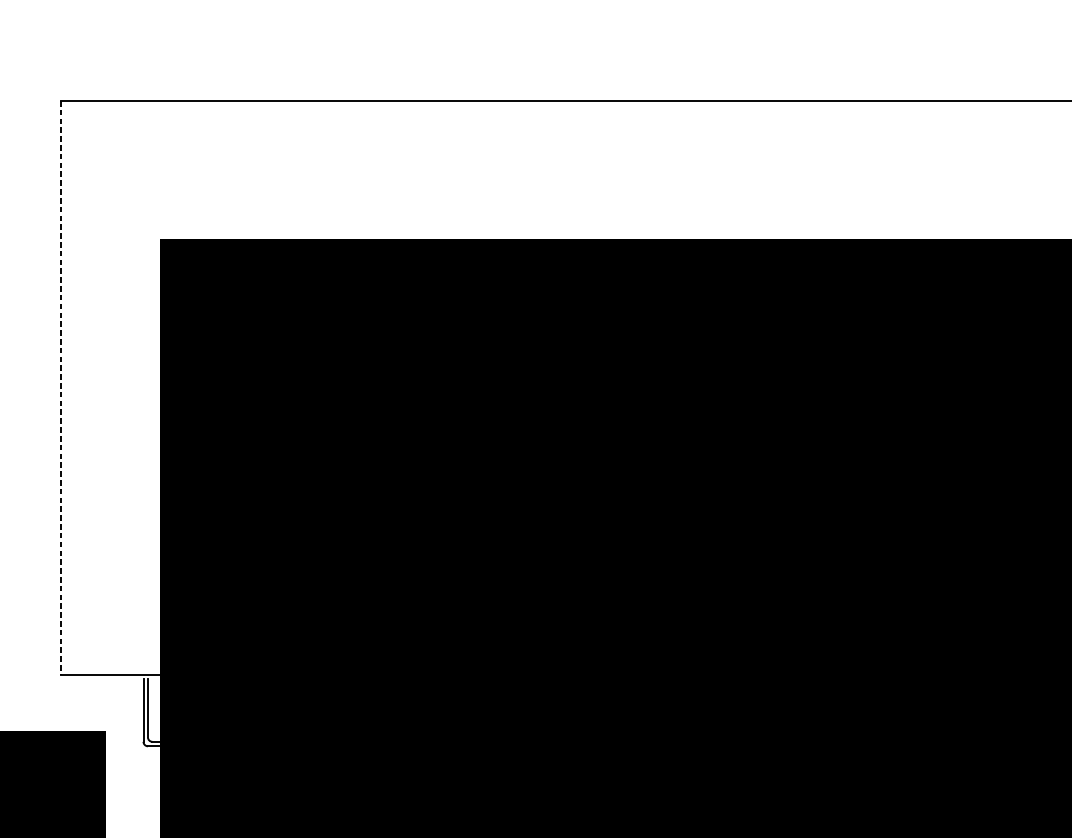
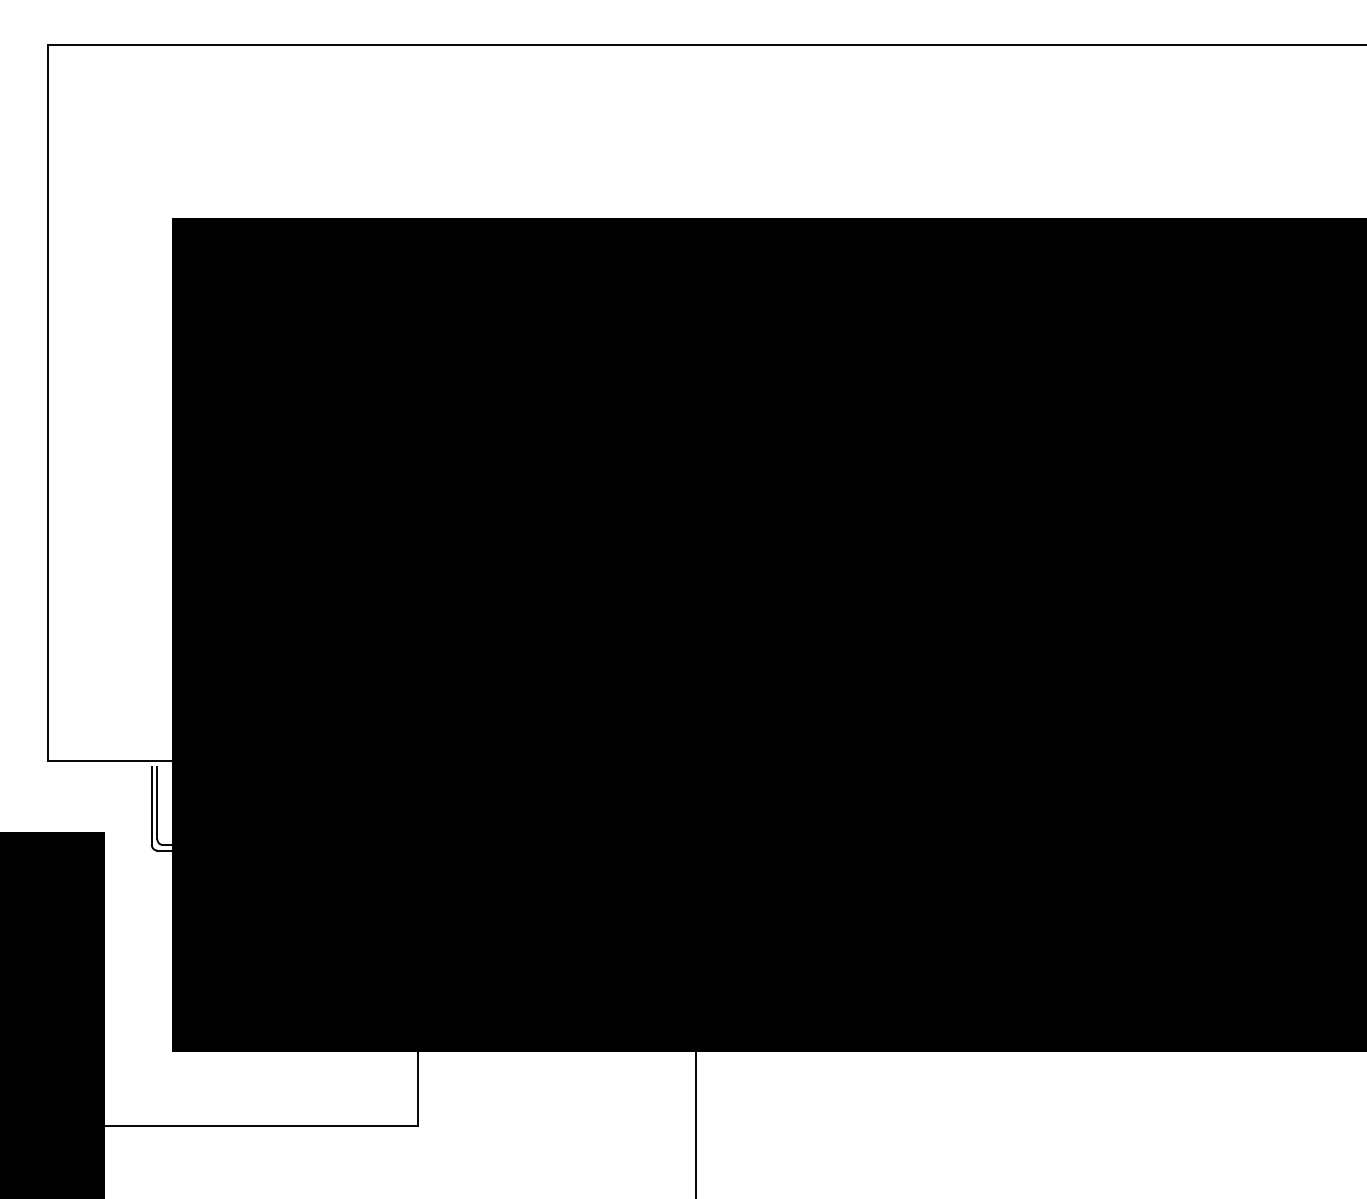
line: (60, 388) -> (48, 403), dashed -> solid

